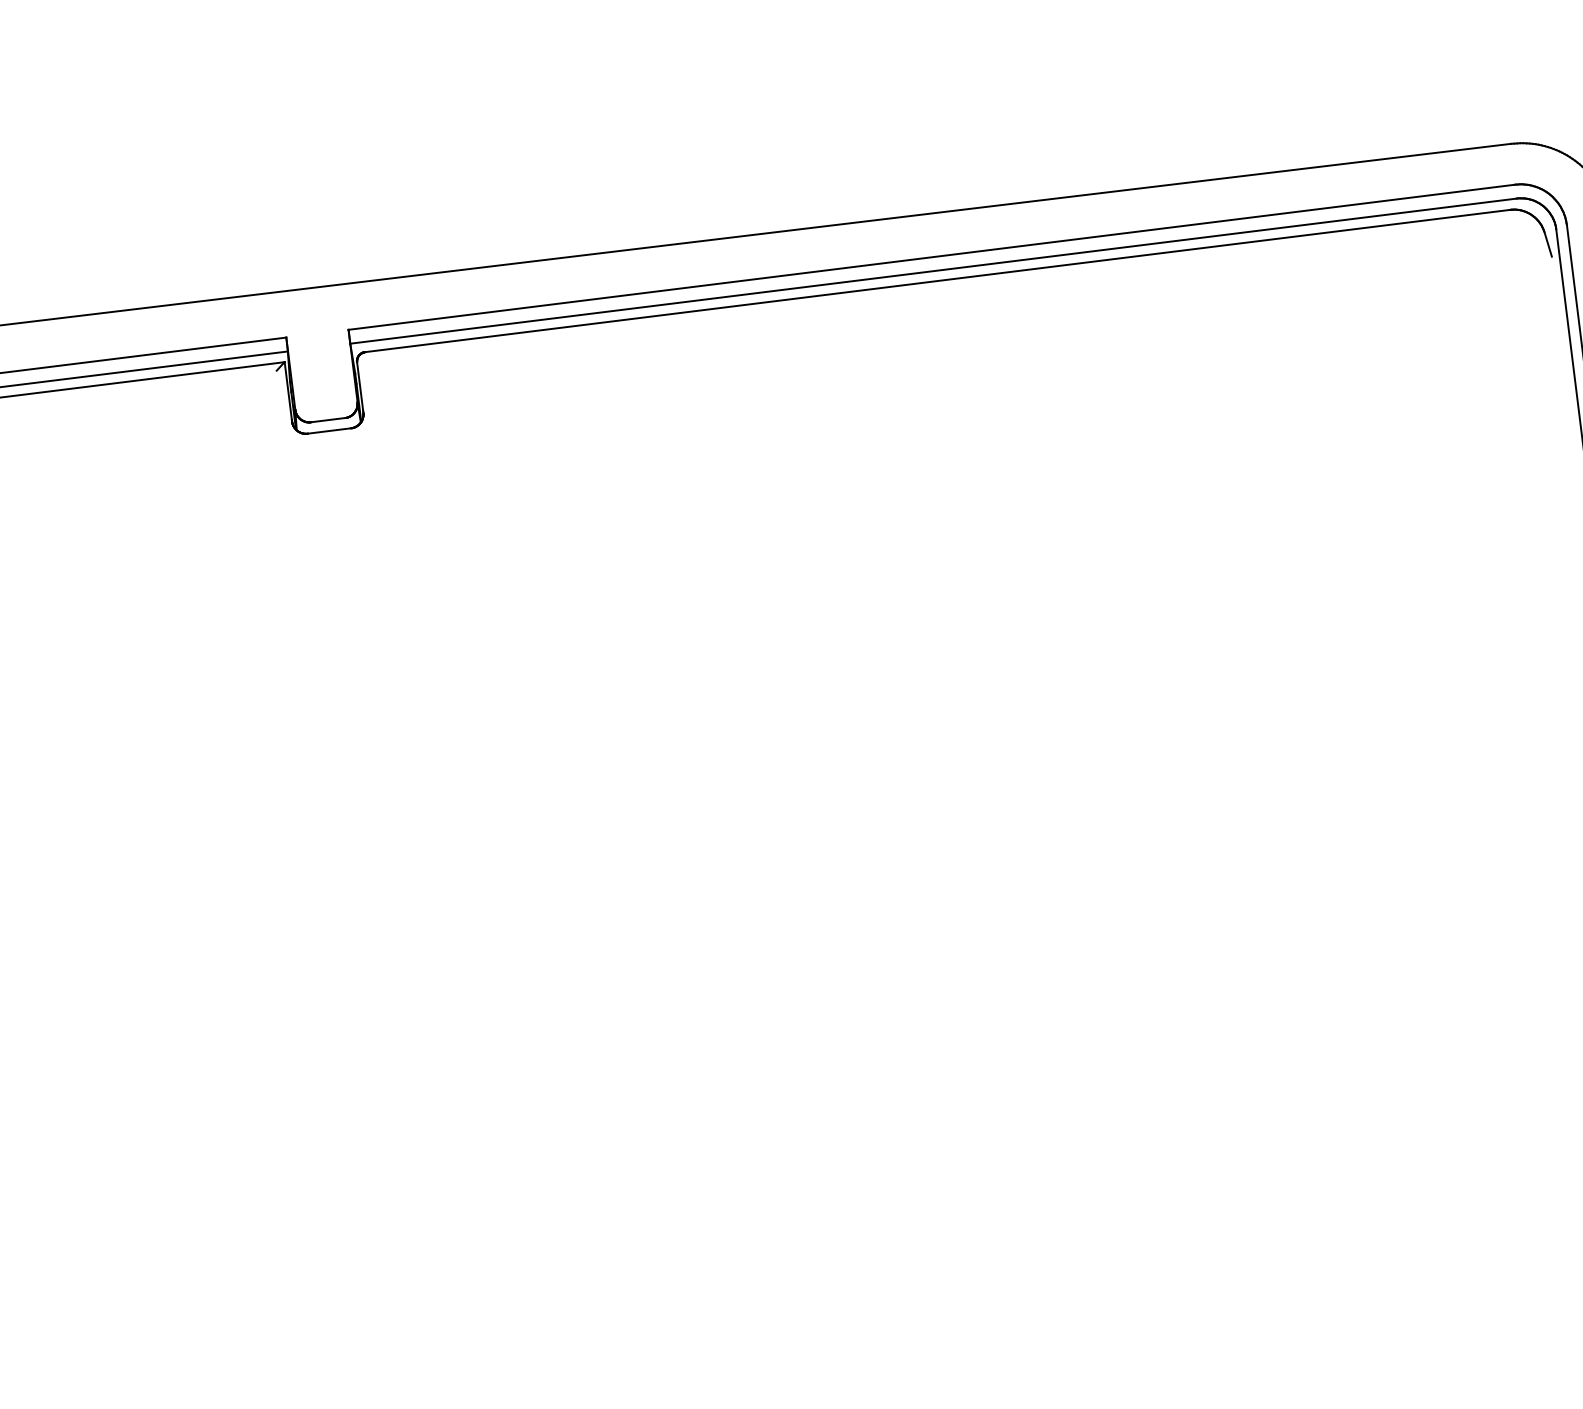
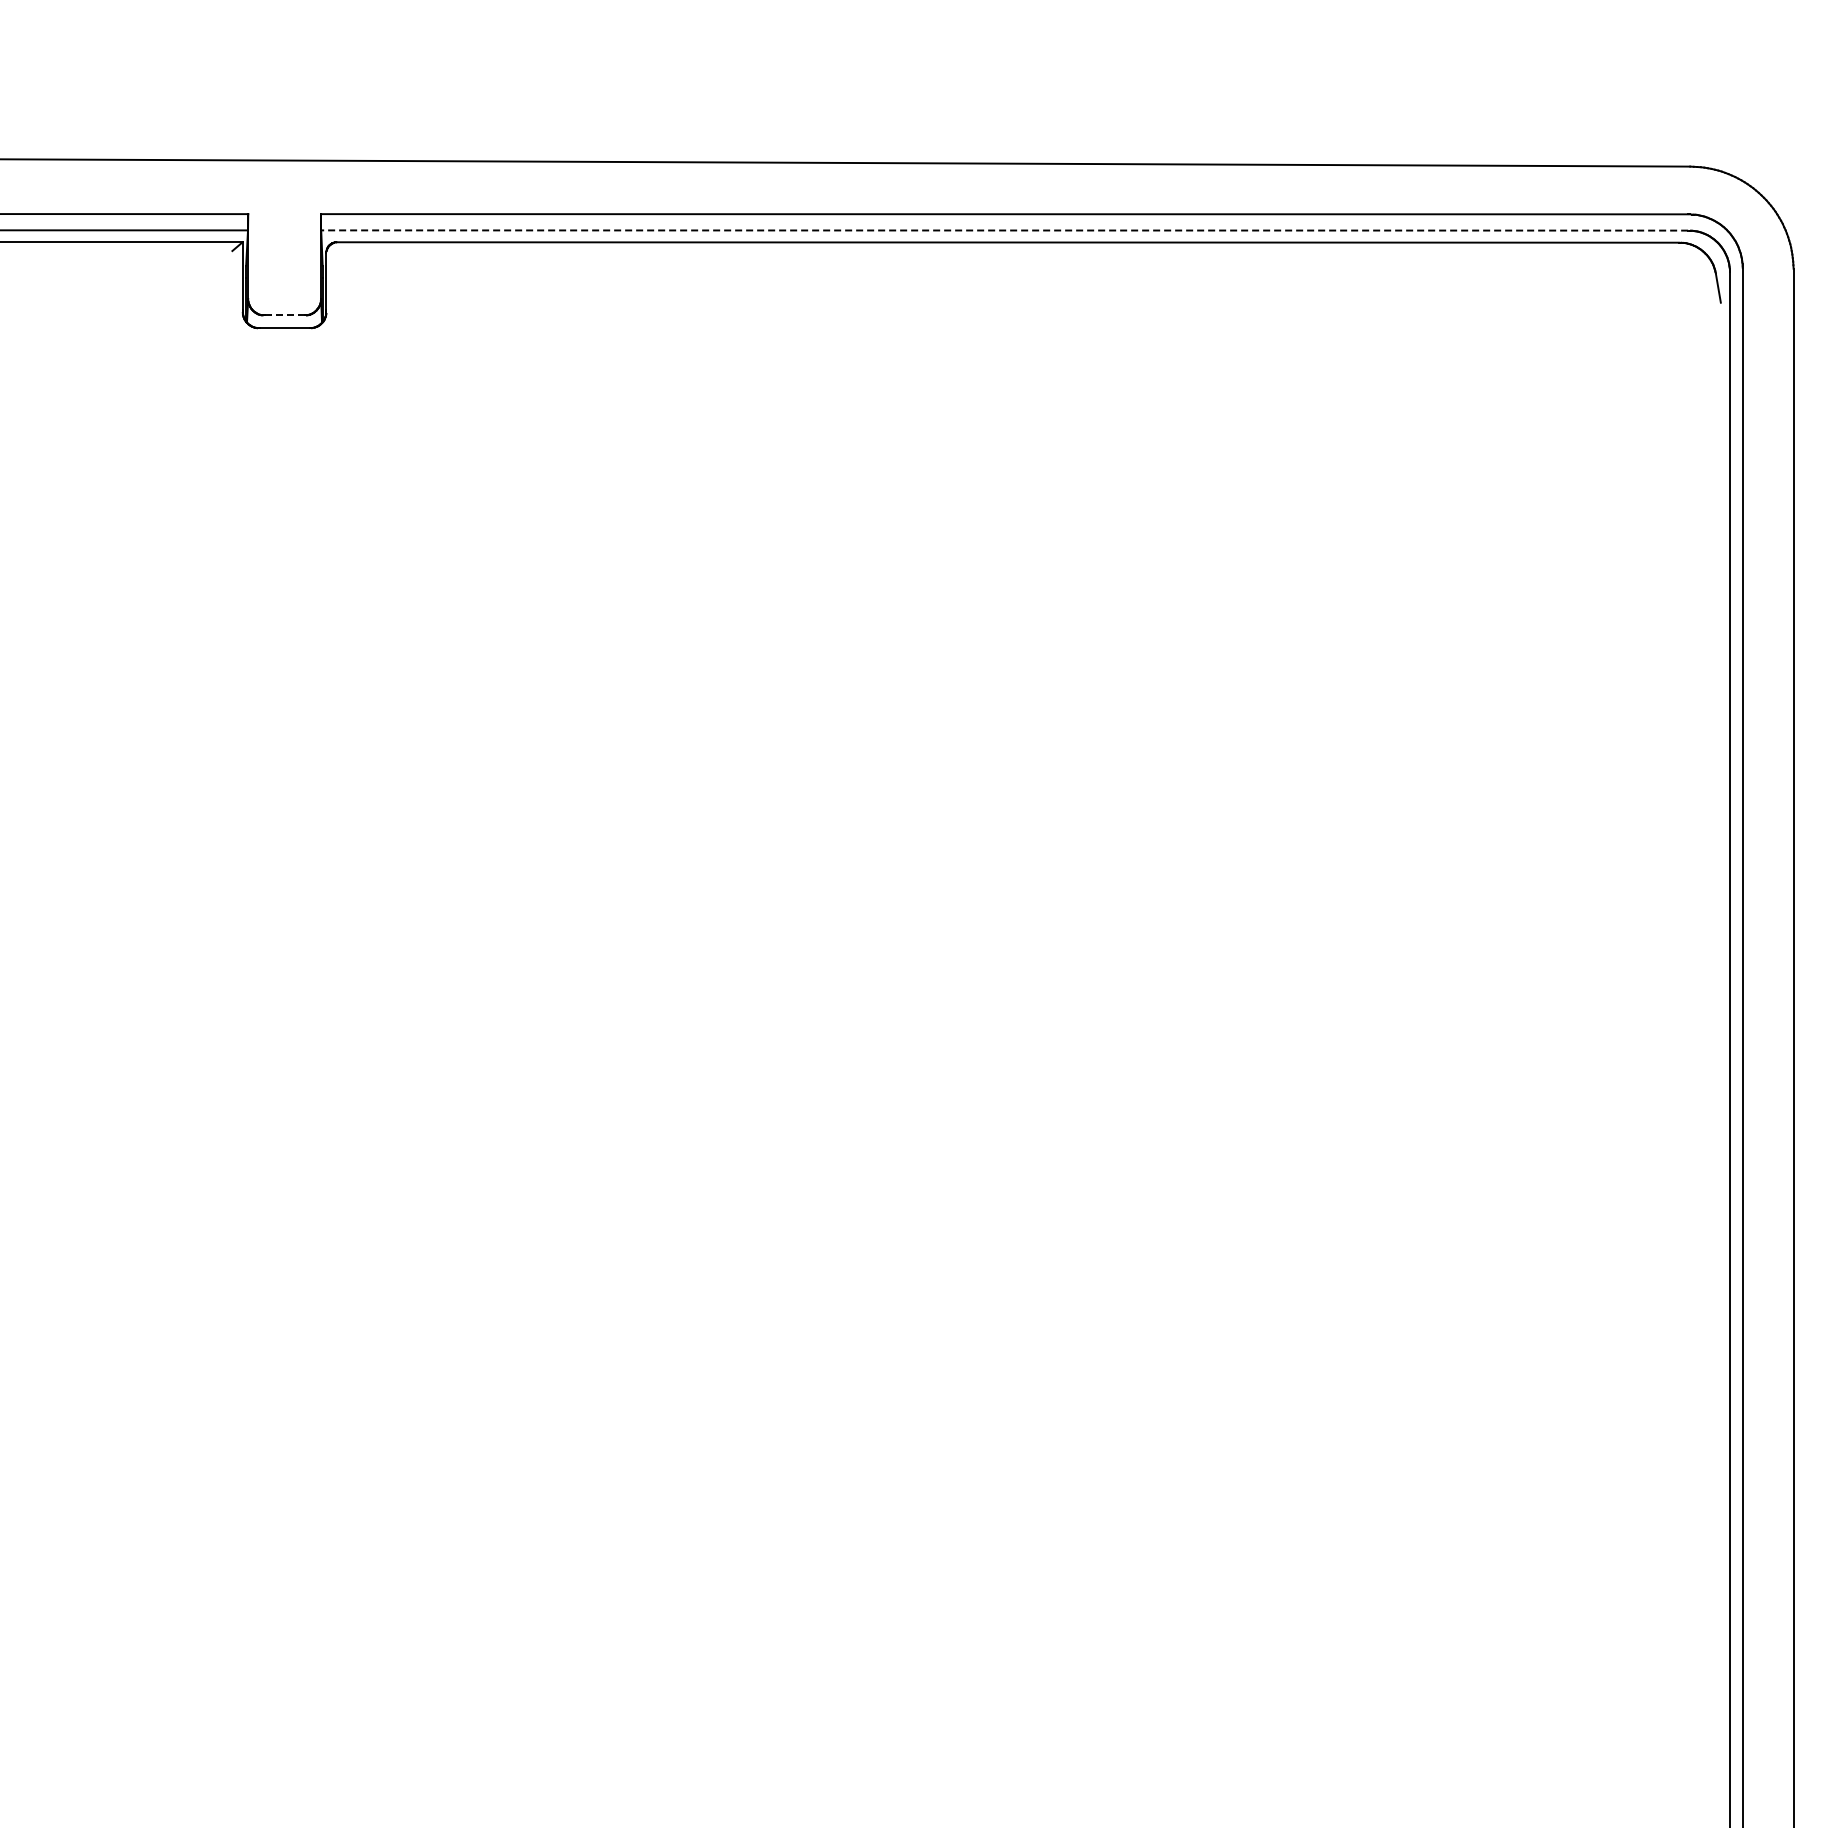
line: (933, 271) -> (1004, 230), solid -> dashed
line: (328, 420) -> (284, 315), solid -> dashed

